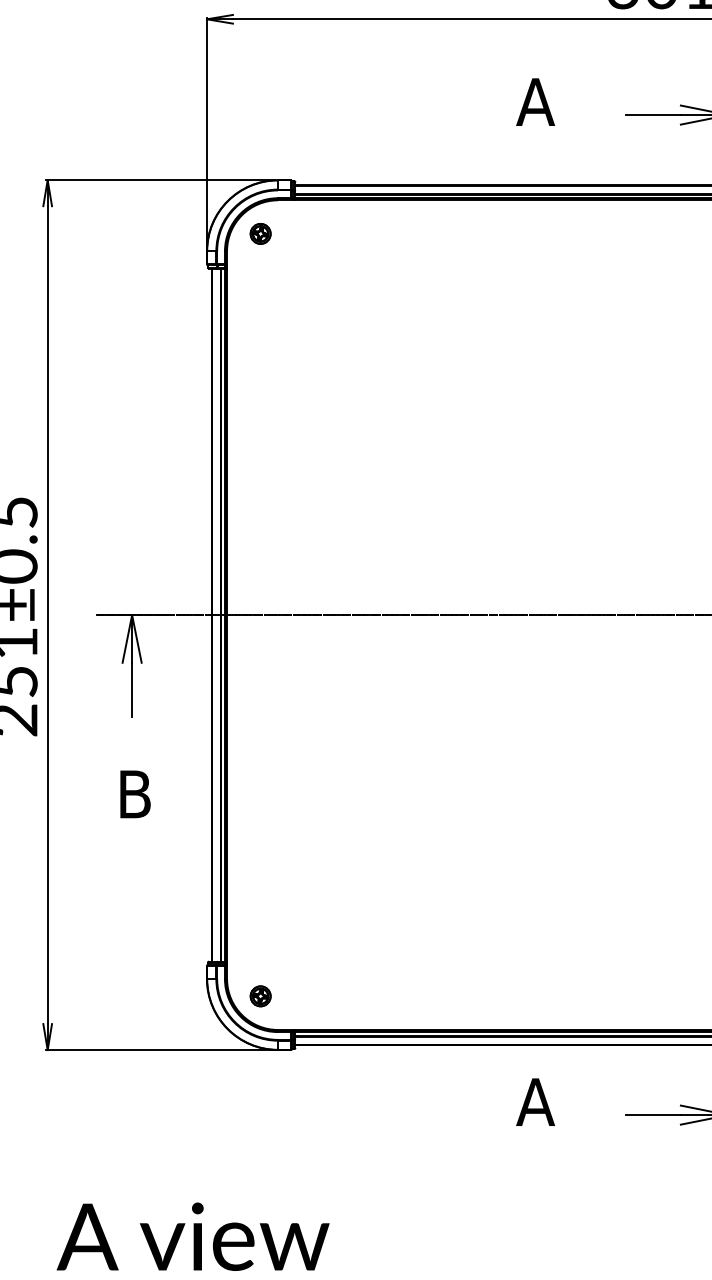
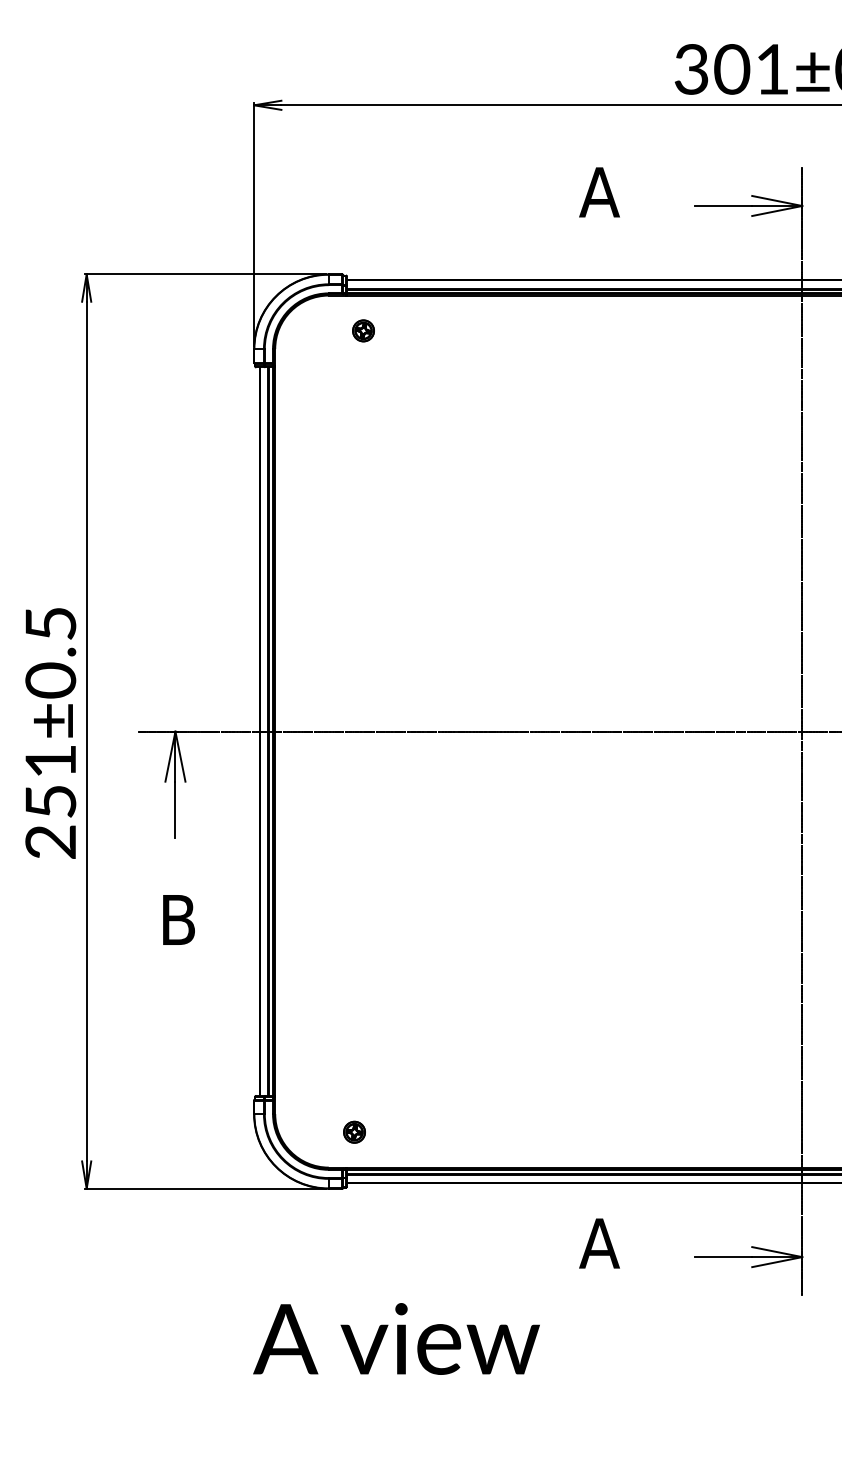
part: (260, 233) -> (363, 330), moved
part: (260, 995) -> (354, 1131), moved
text: (193, 1236) -> (396, 1338), moved

